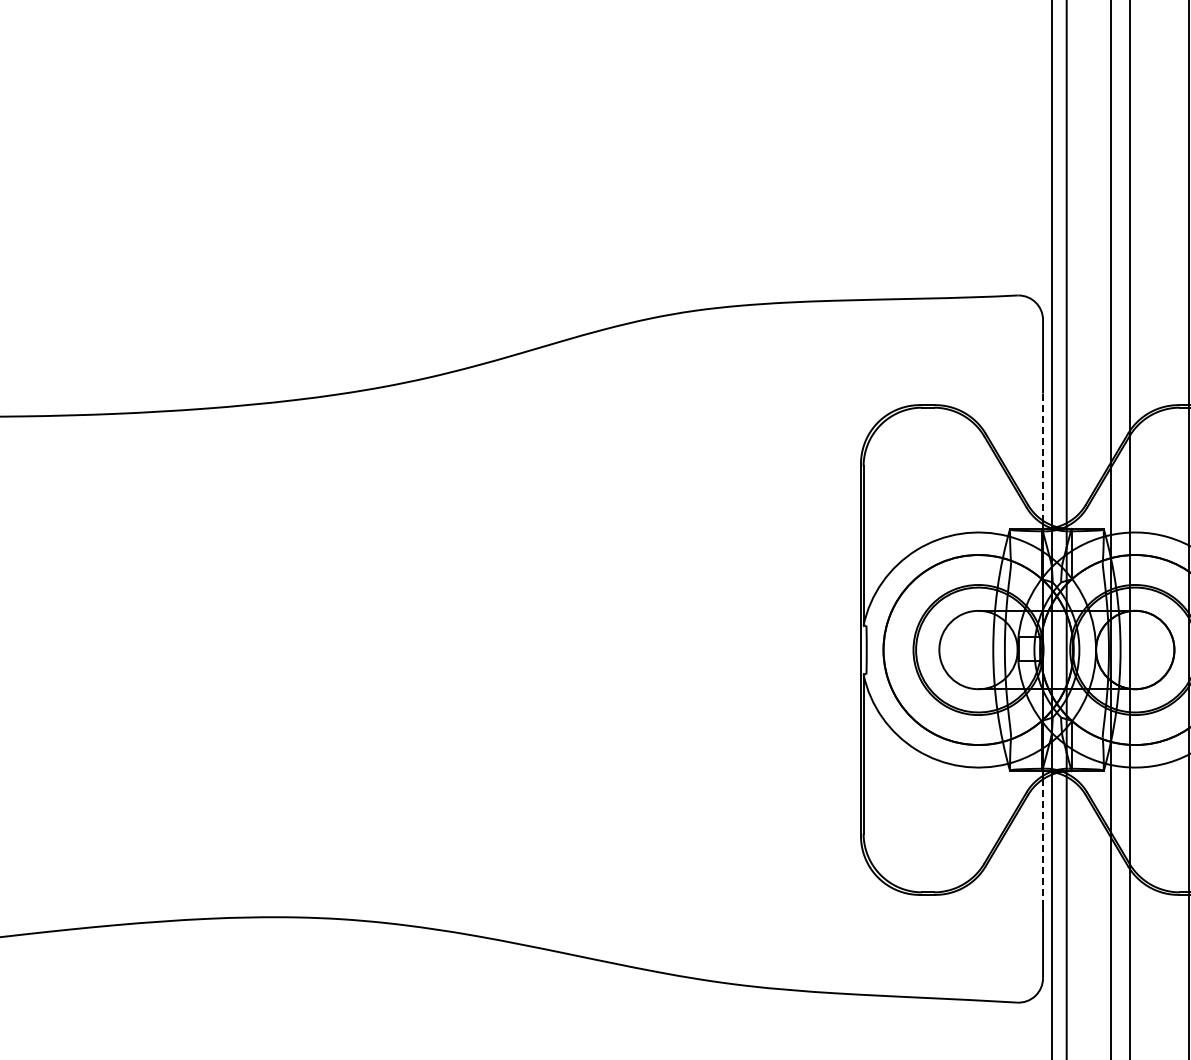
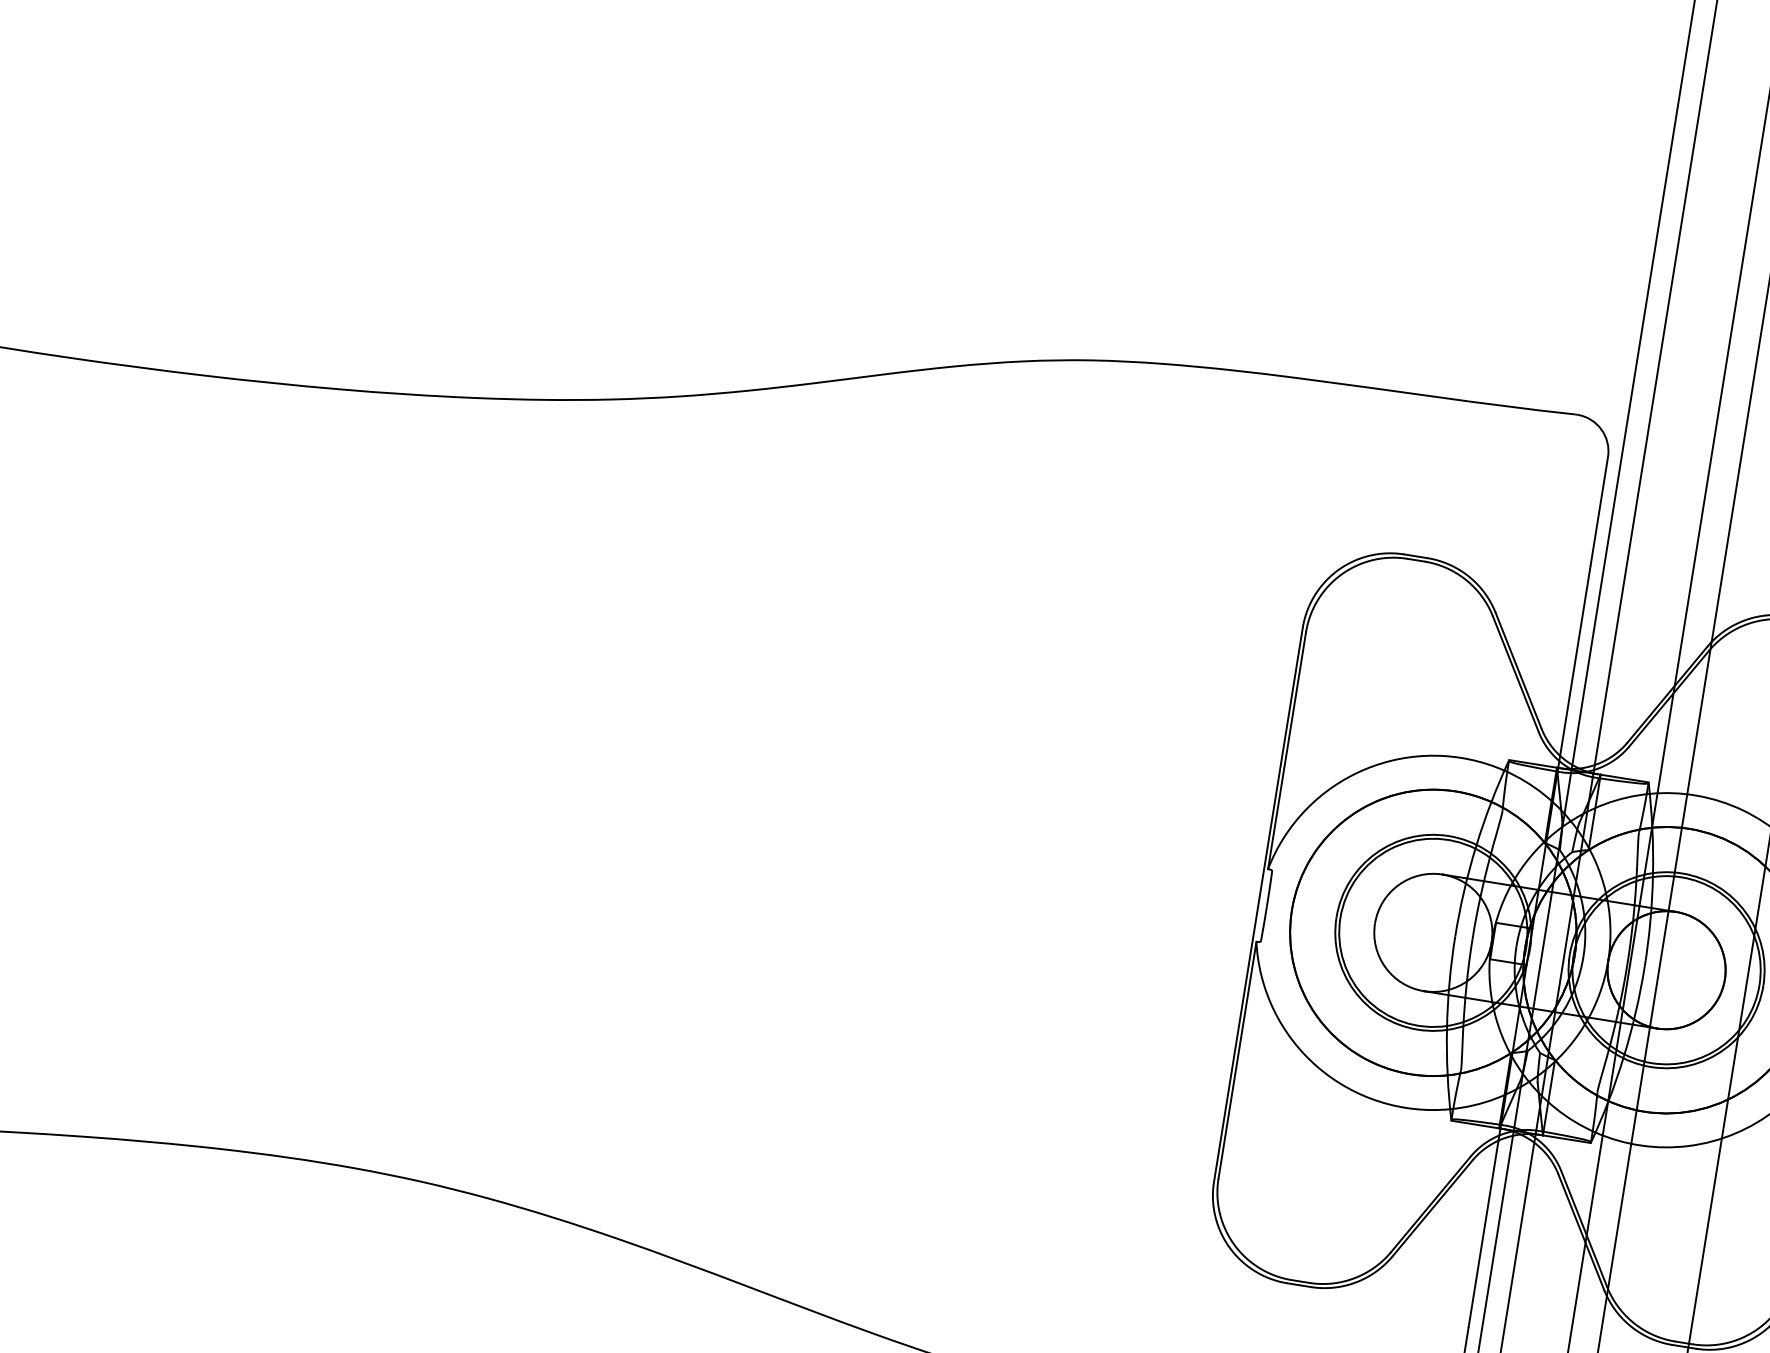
line: (1043, 457) -> (1575, 661), dashed -> solid
line: (1043, 841) -> (1484, 1233), dashed -> solid

